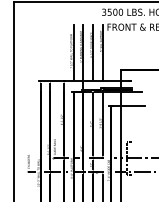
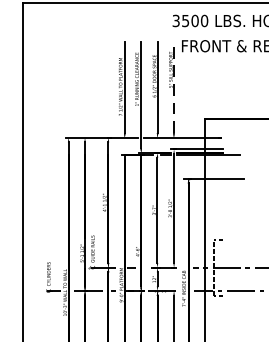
line: (102, 51) -> (173, 87), solid -> dashed

